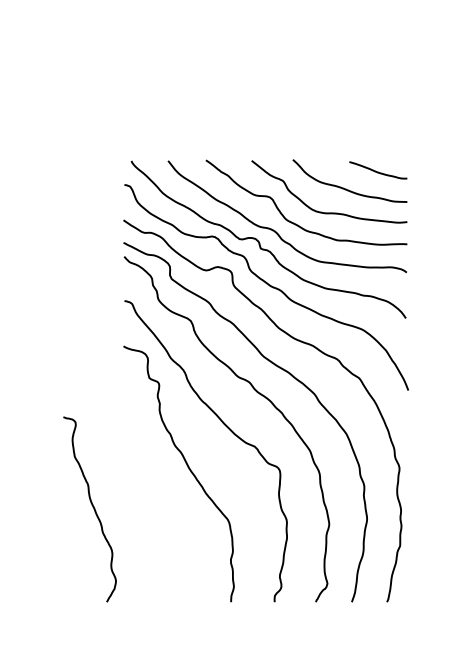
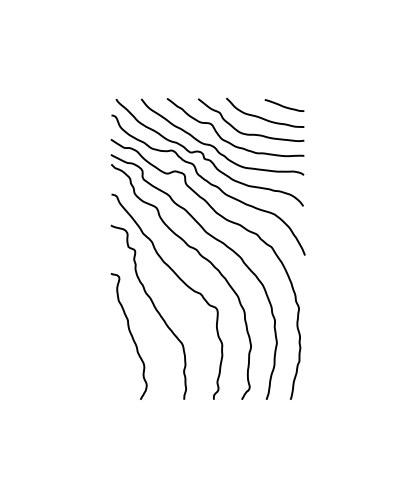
curve: (92, 507) -> (130, 335), moved

